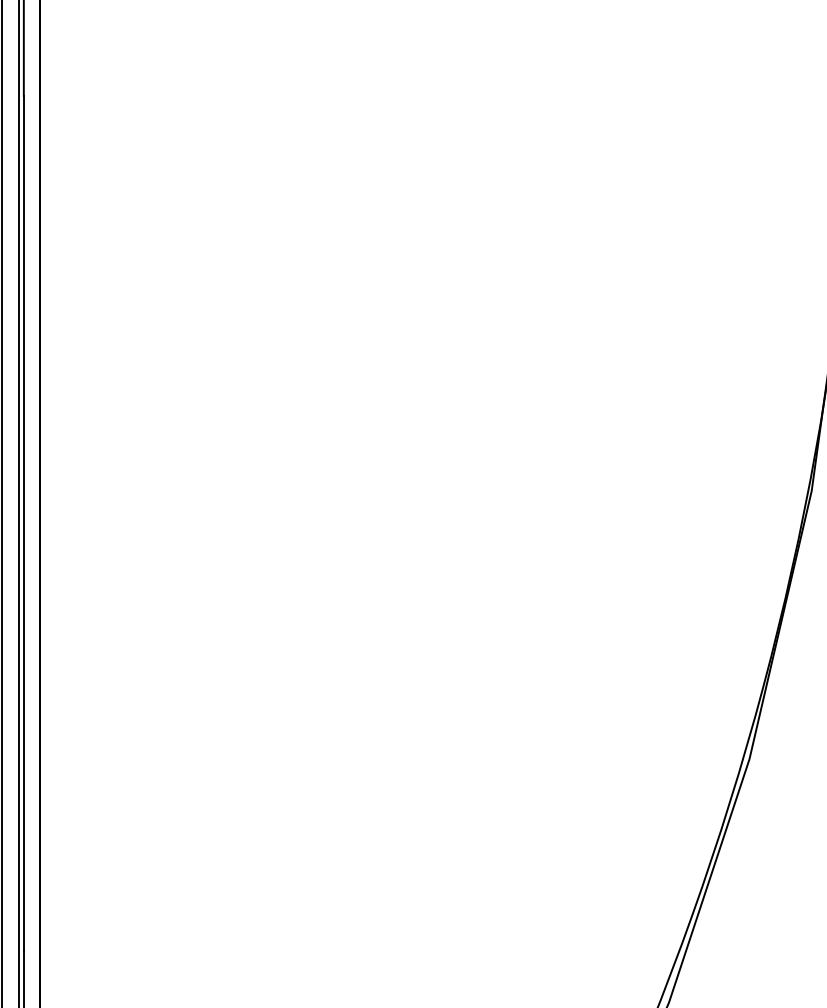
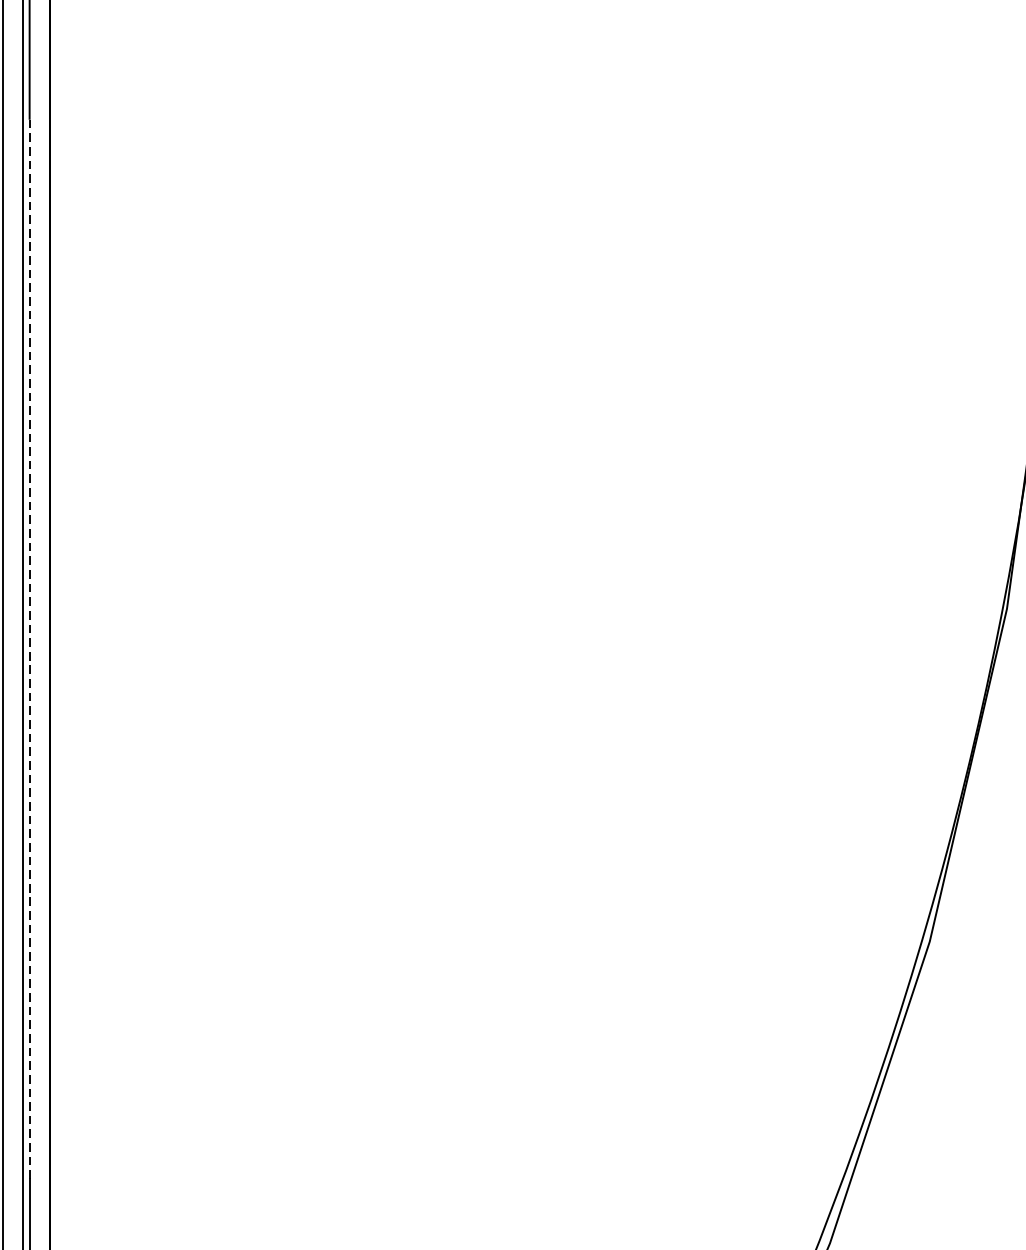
line: (23, 522) -> (29, 647), solid -> dashed

